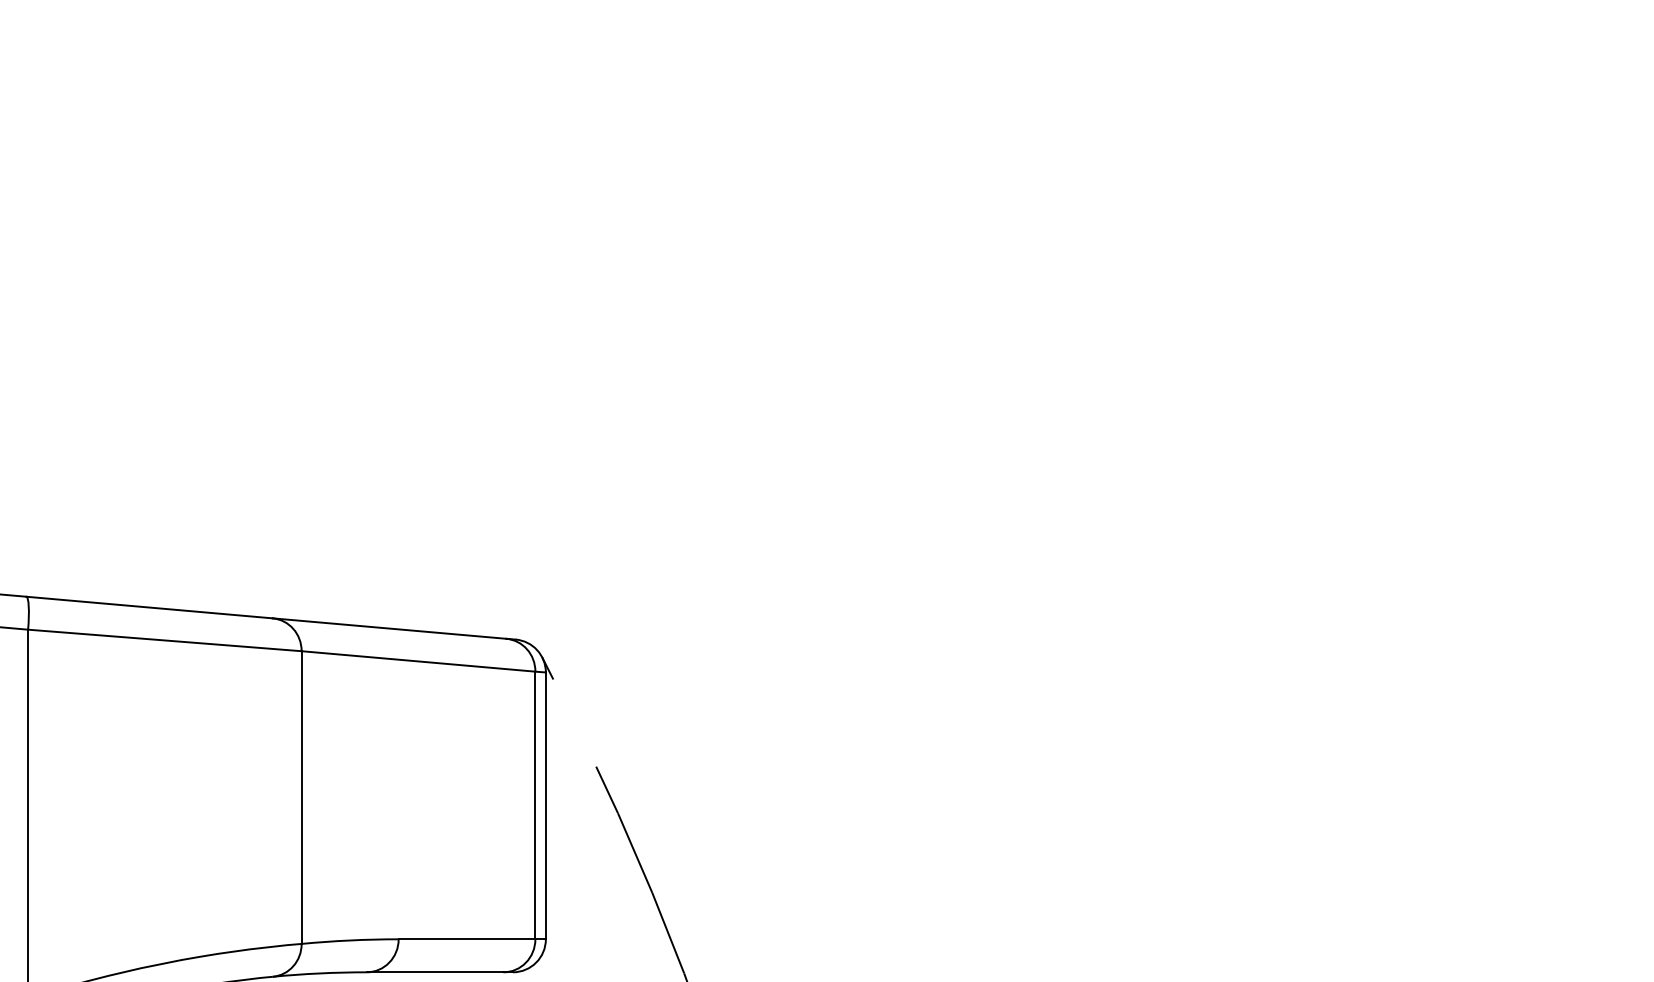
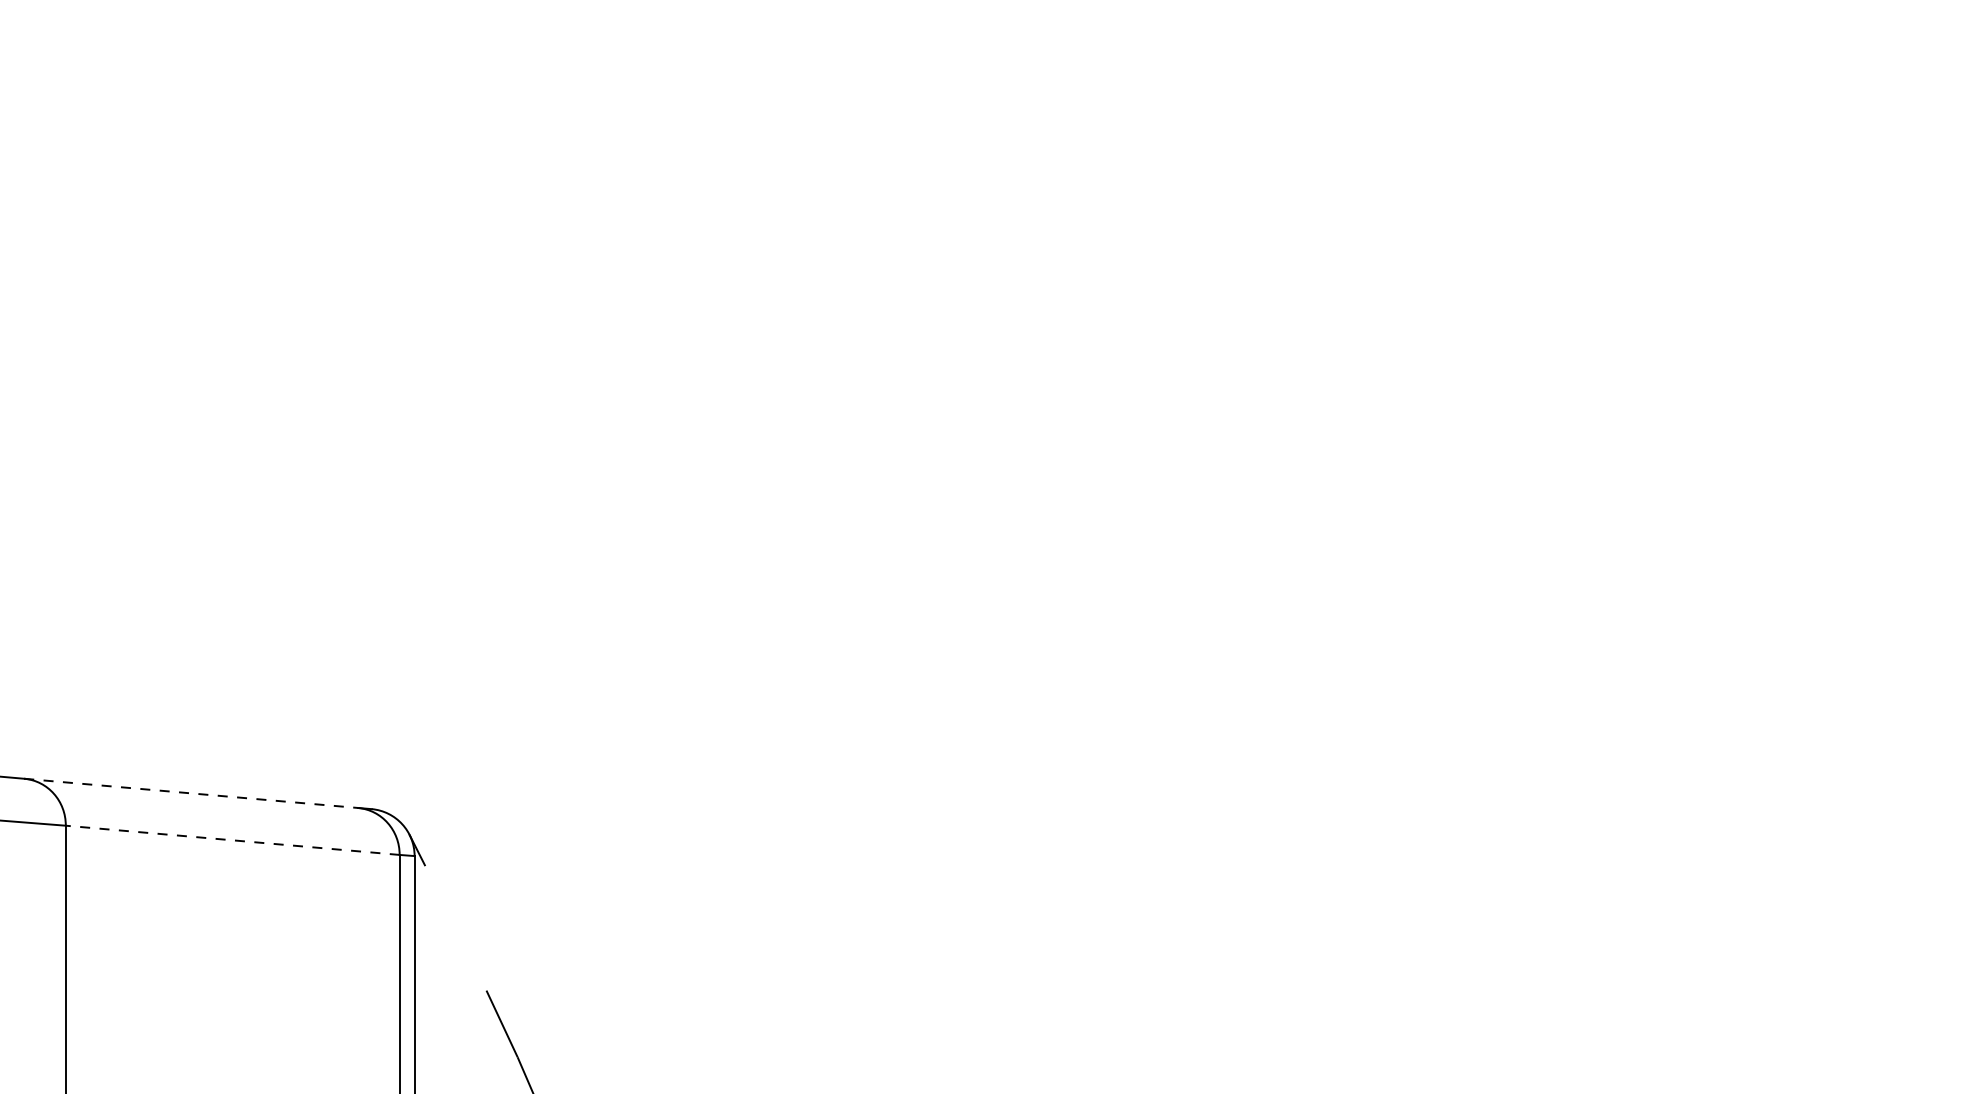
line: (389, 628) -> (191, 793), solid -> dashed
line: (418, 661) -> (232, 840), solid -> dashed

